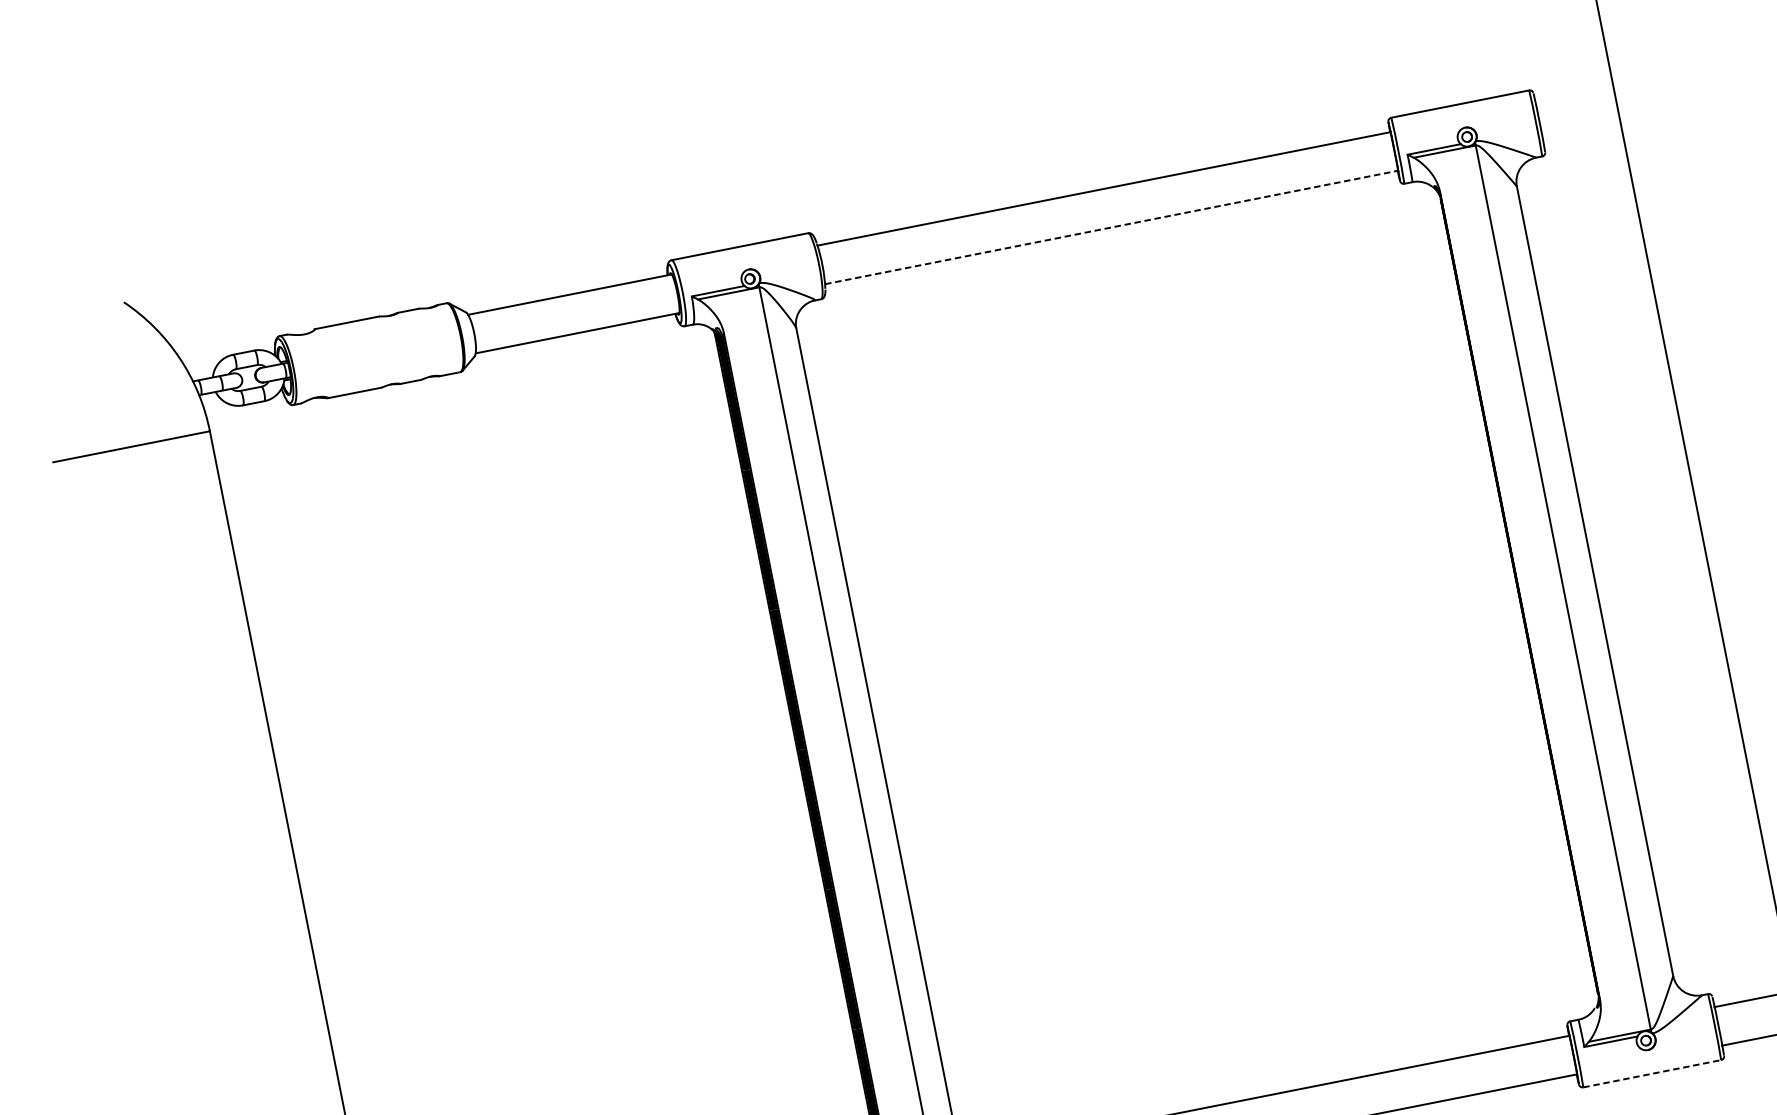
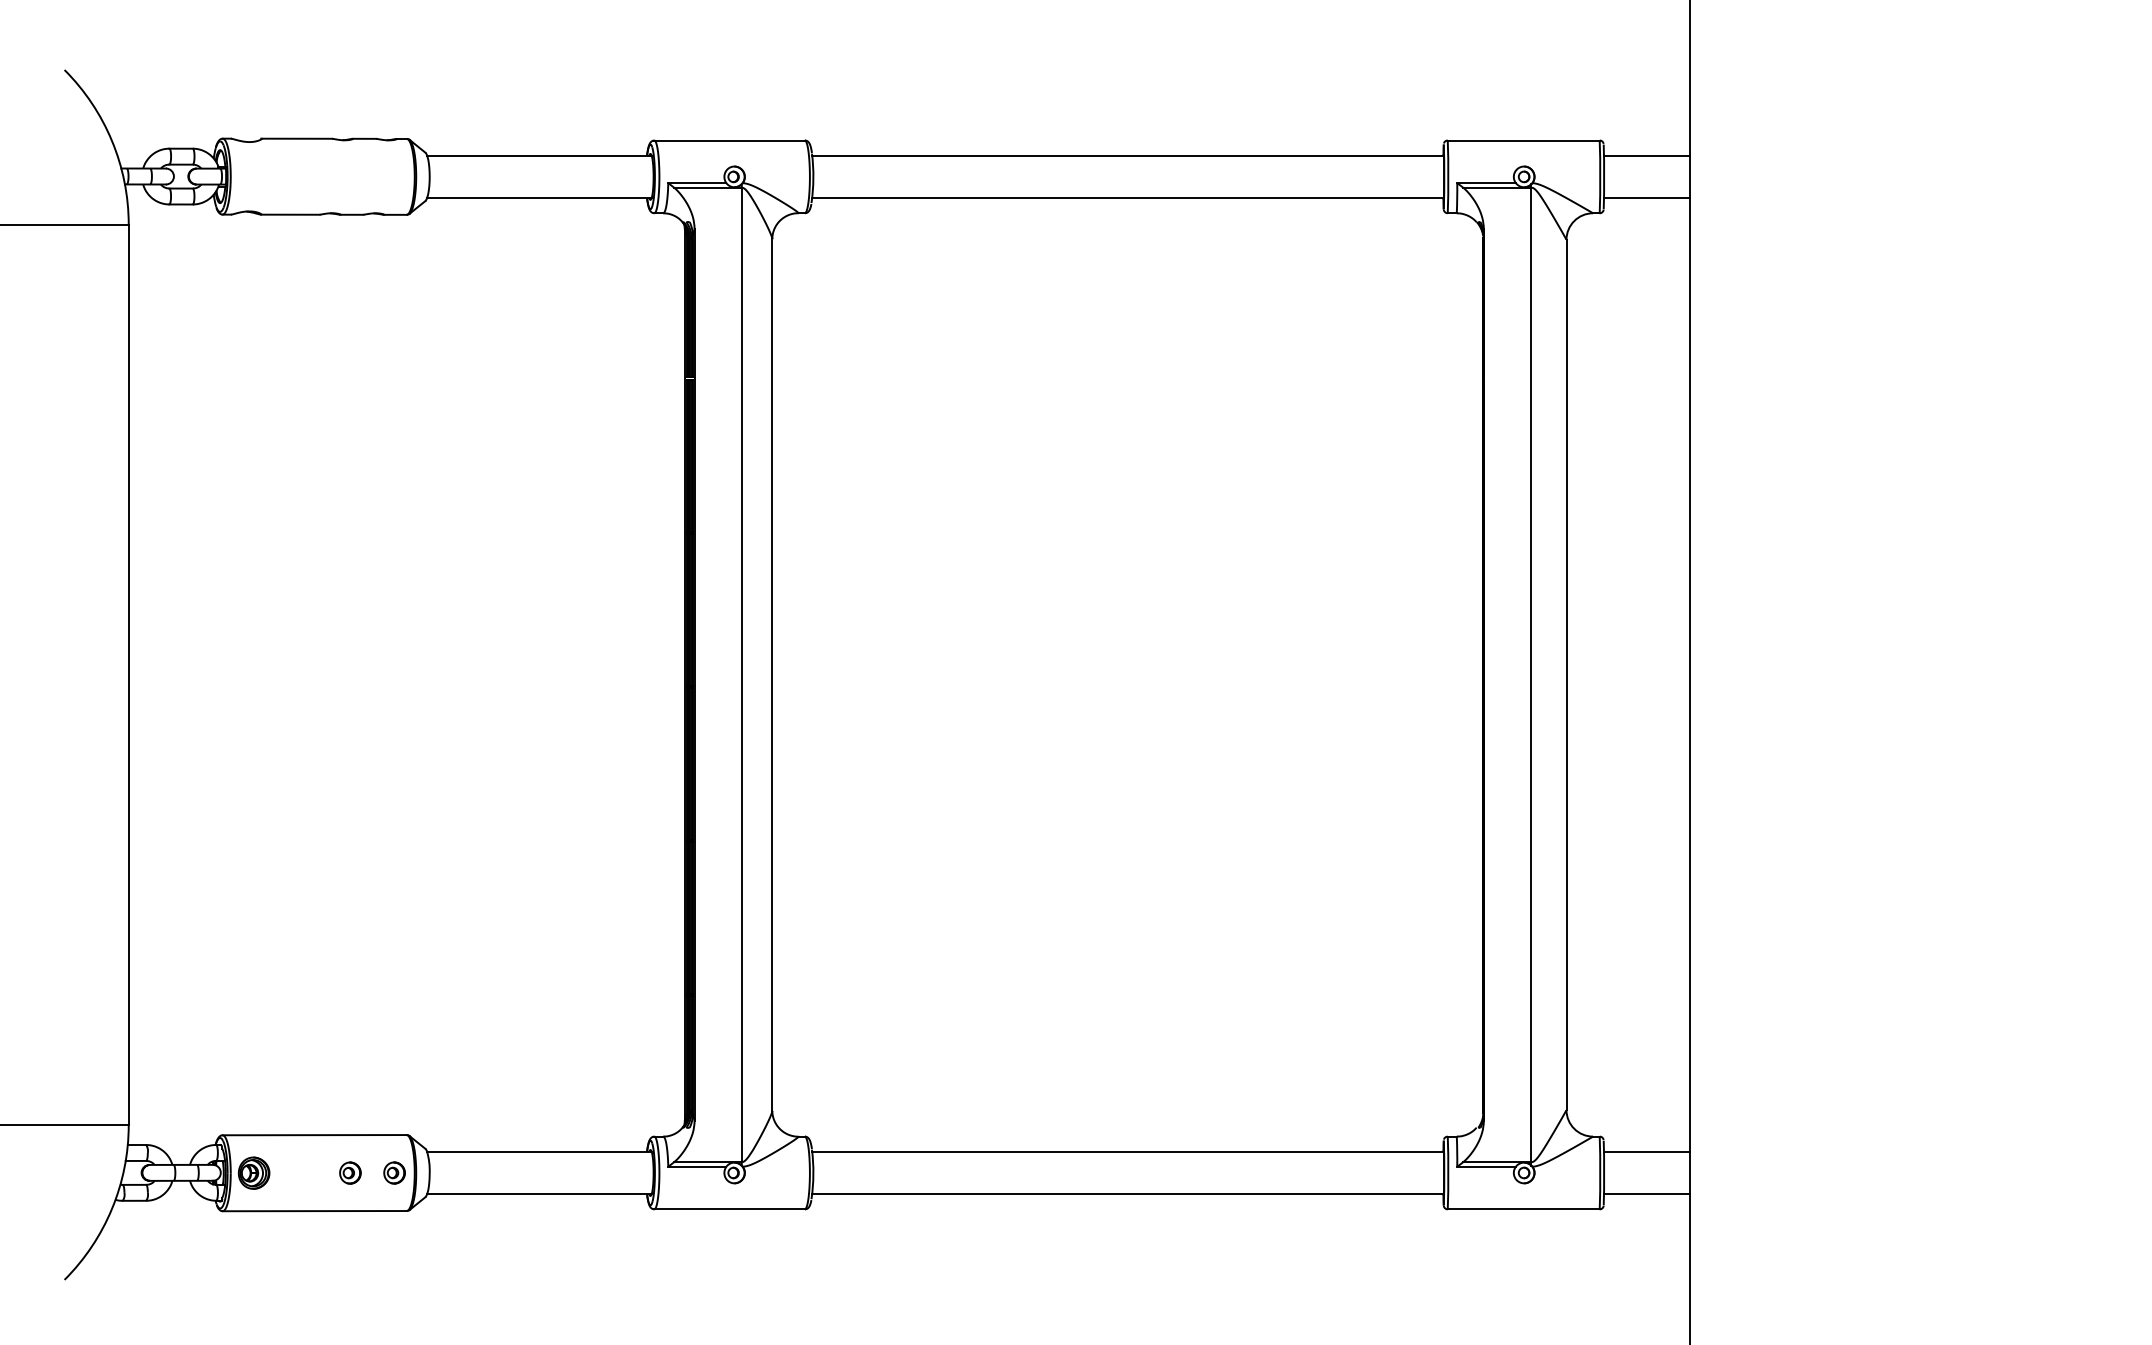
line: (1574, 95) -> (1646, 155), added
line: (1582, 134) -> (1646, 198), added
line: (1111, 227) -> (1127, 198), dashed -> solid
line: (1652, 1073) -> (1523, 1209), dashed -> solid

